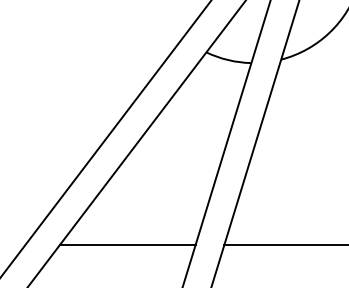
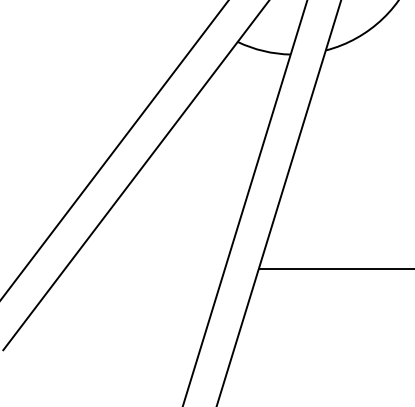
line: (127, 245) -> (144, 269), removed

